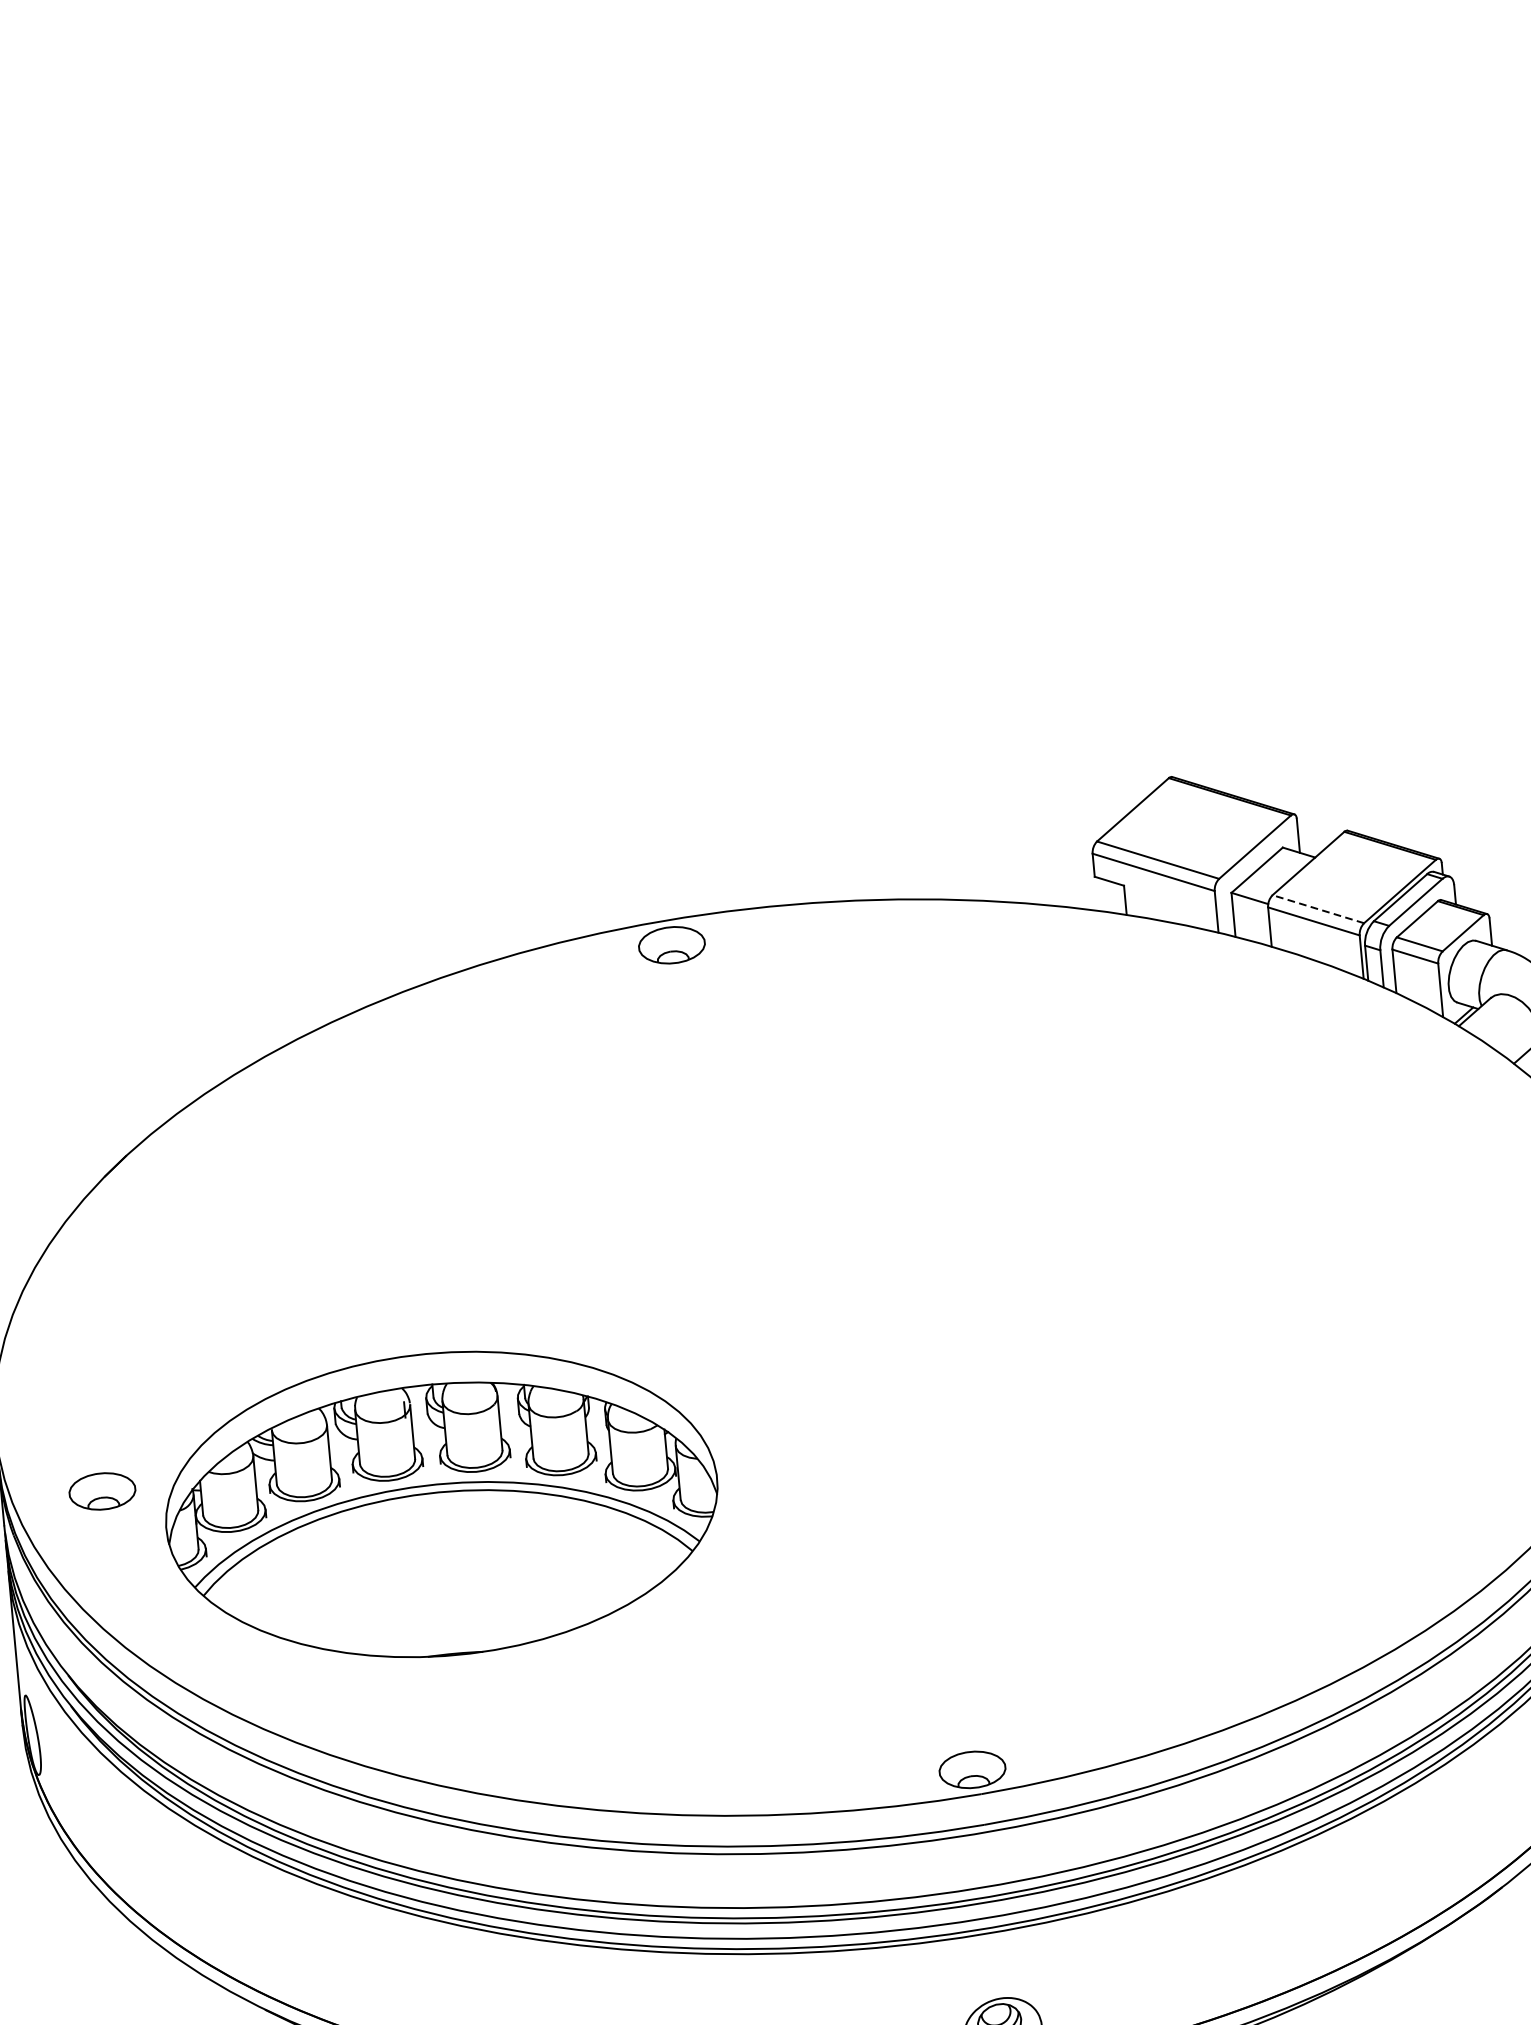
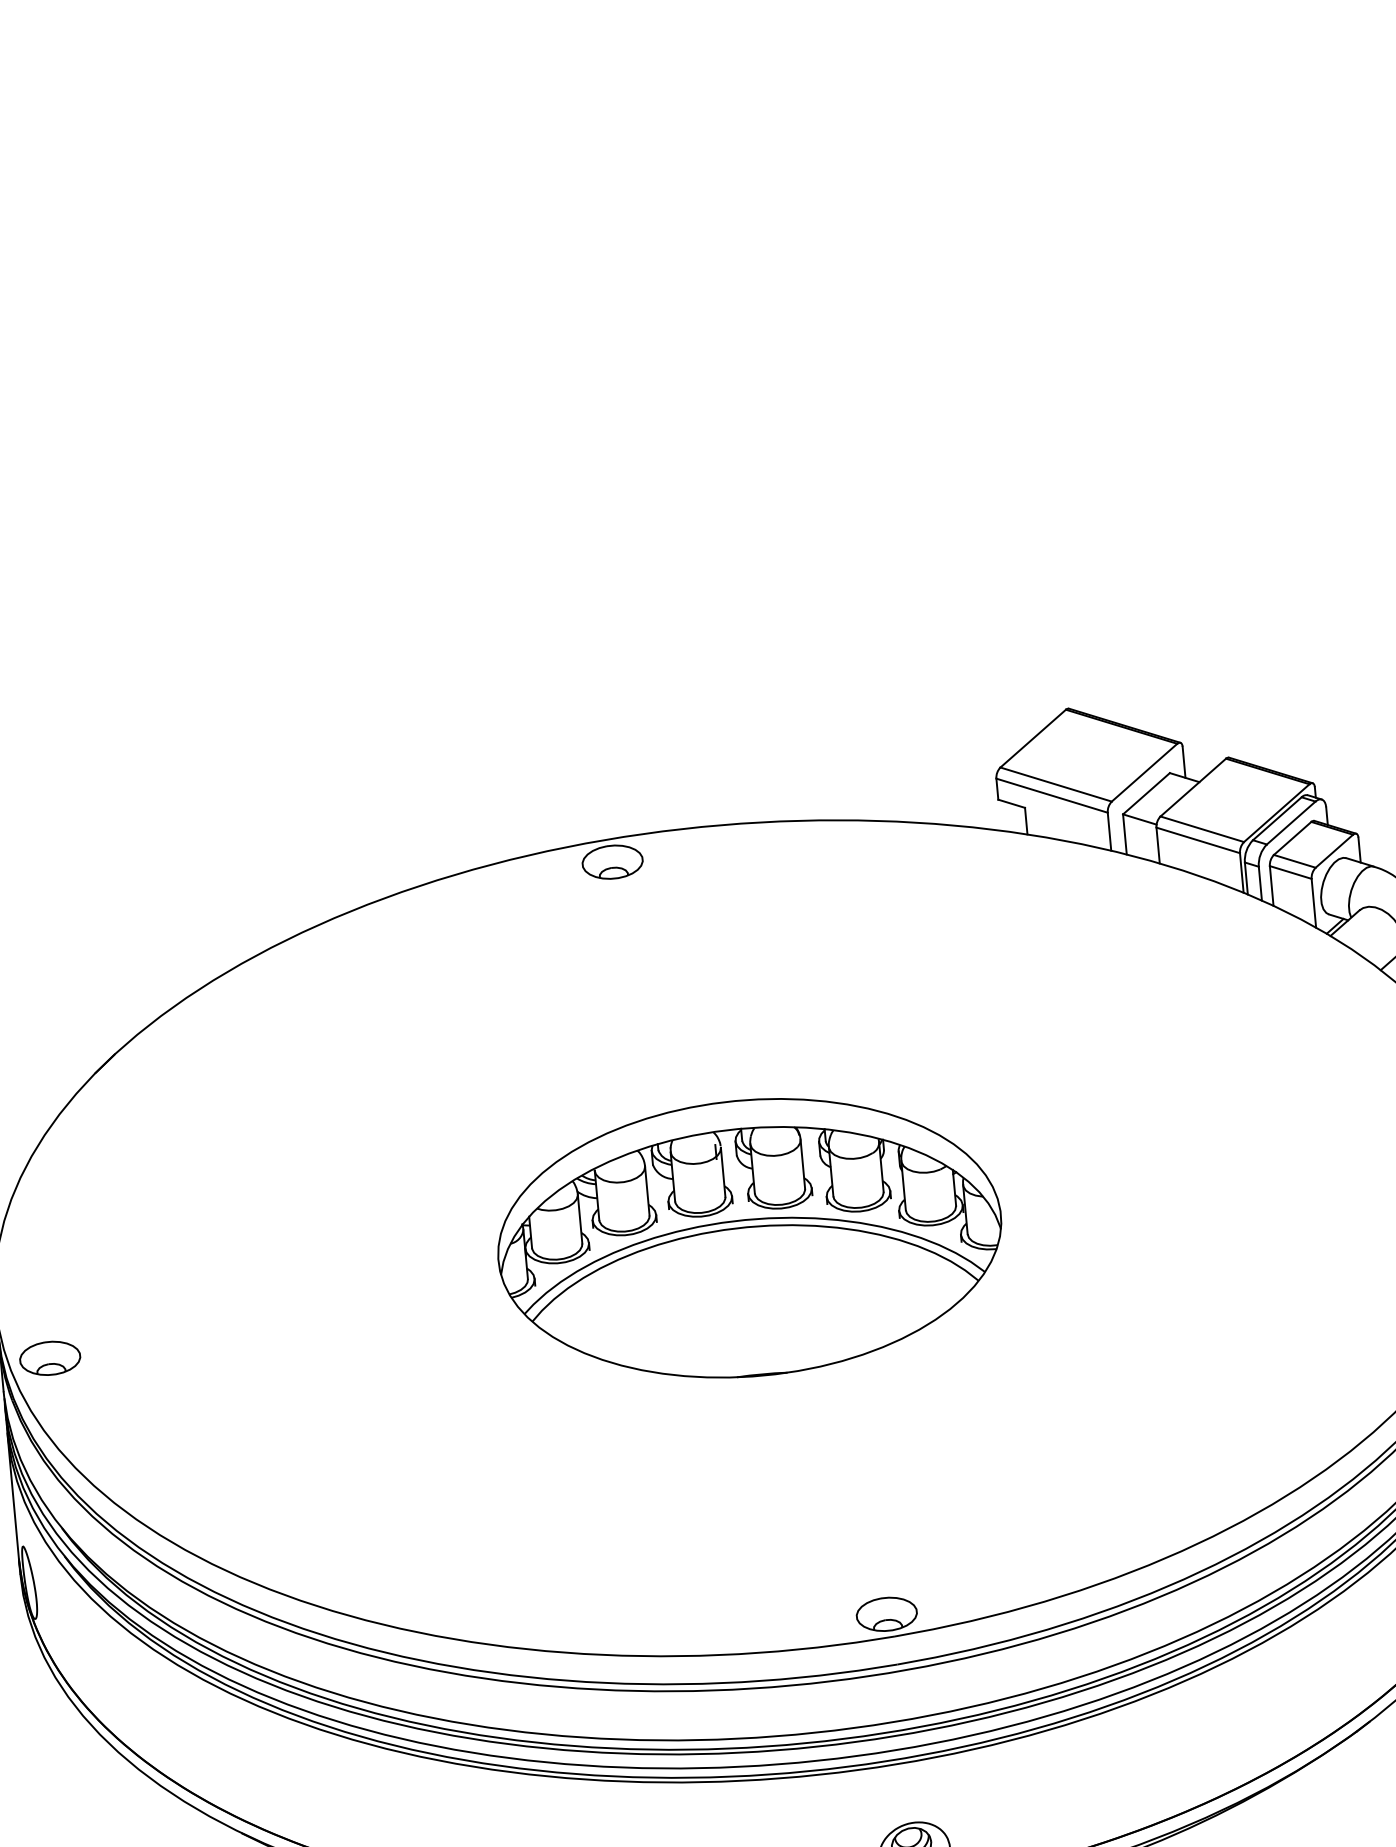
line: (1318, 909) -> (1202, 829), dashed -> solid
part: (102, 1490) -> (50, 1357), moved
part: (441, 1504) -> (749, 1238), moved

